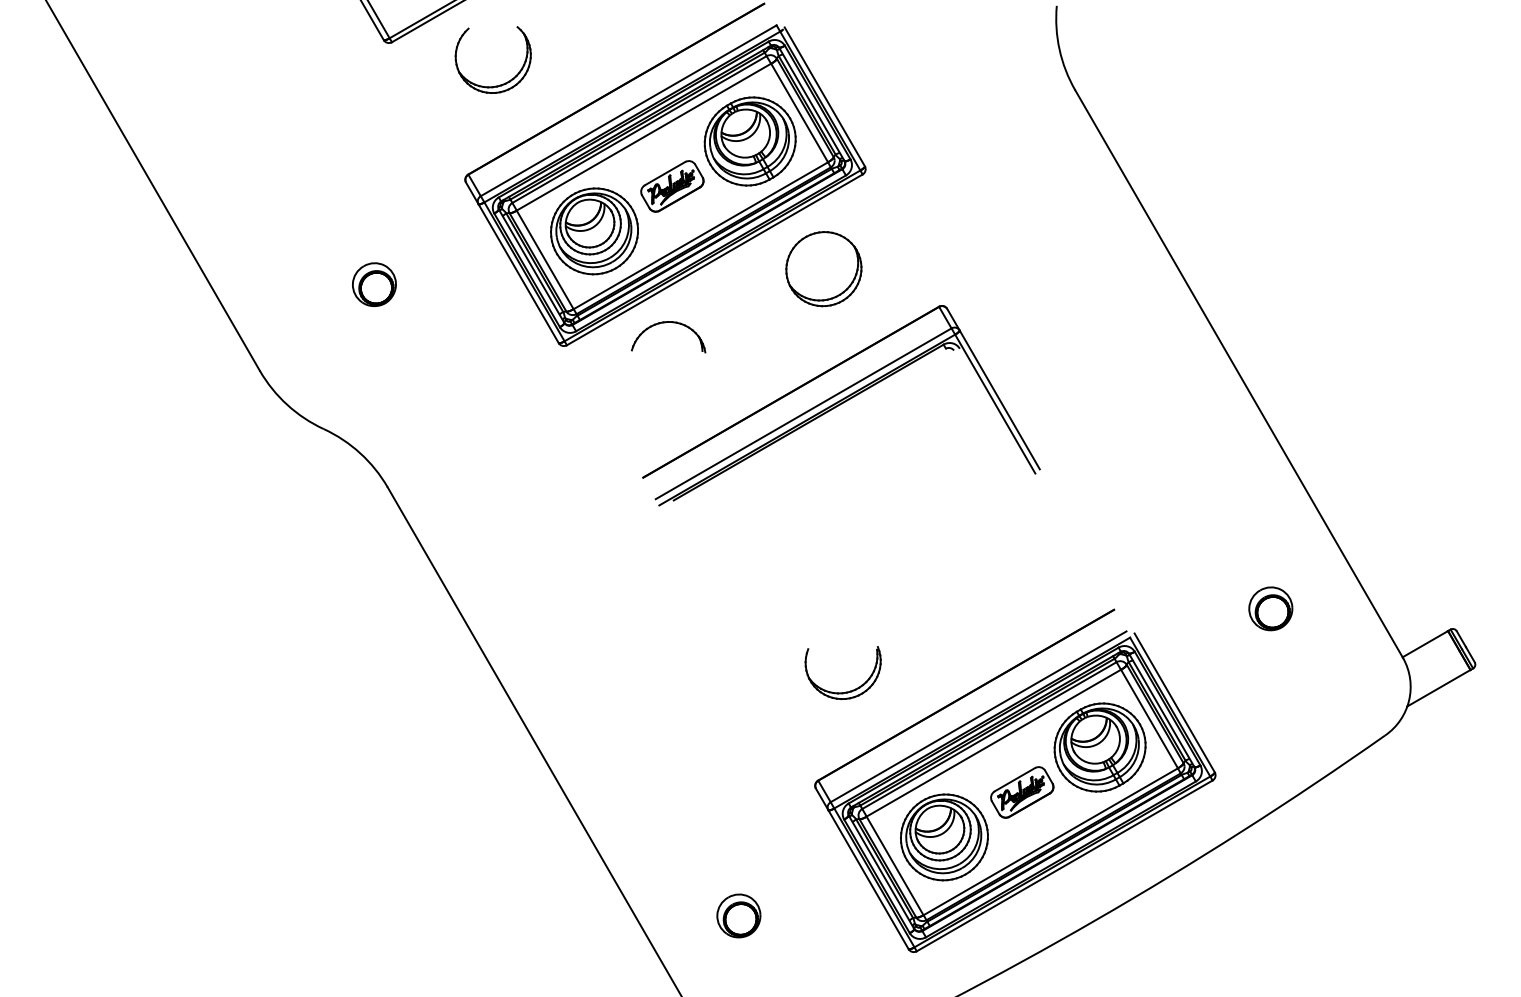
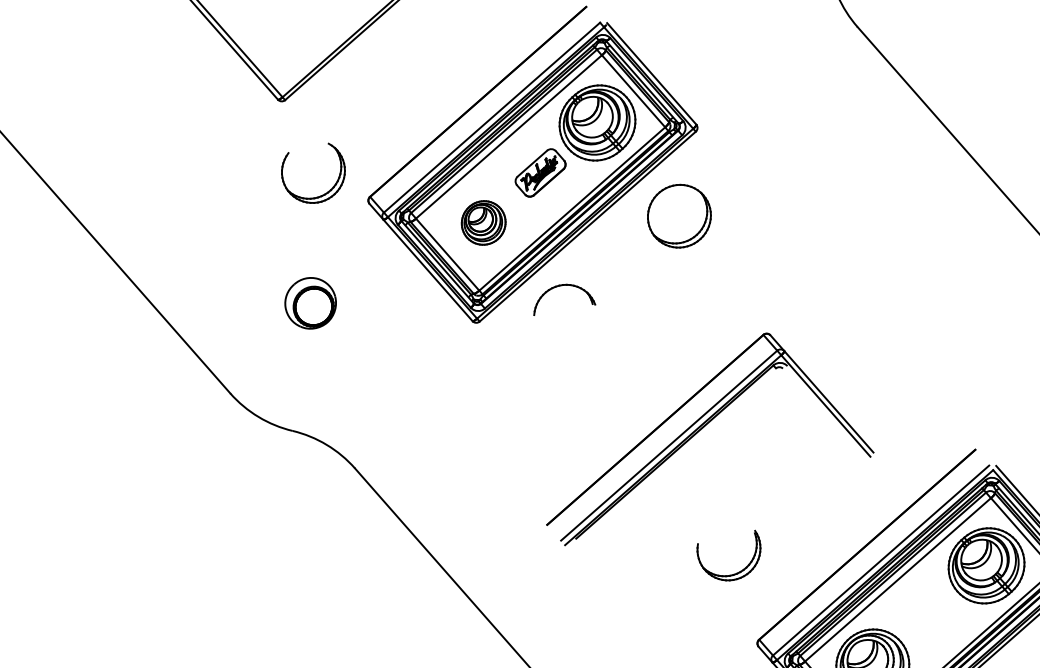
part: (495, 85) -> (320, 195), moved
part: (594, 231) -> (483, 223), size x0.6
part: (374, 284) -> (310, 303), size x1.4
part: (841, 405) -> (699, 432), moved
part: (845, 691) -> (735, 573), moved
part: (1022, 792) -> (929, 615), removed

